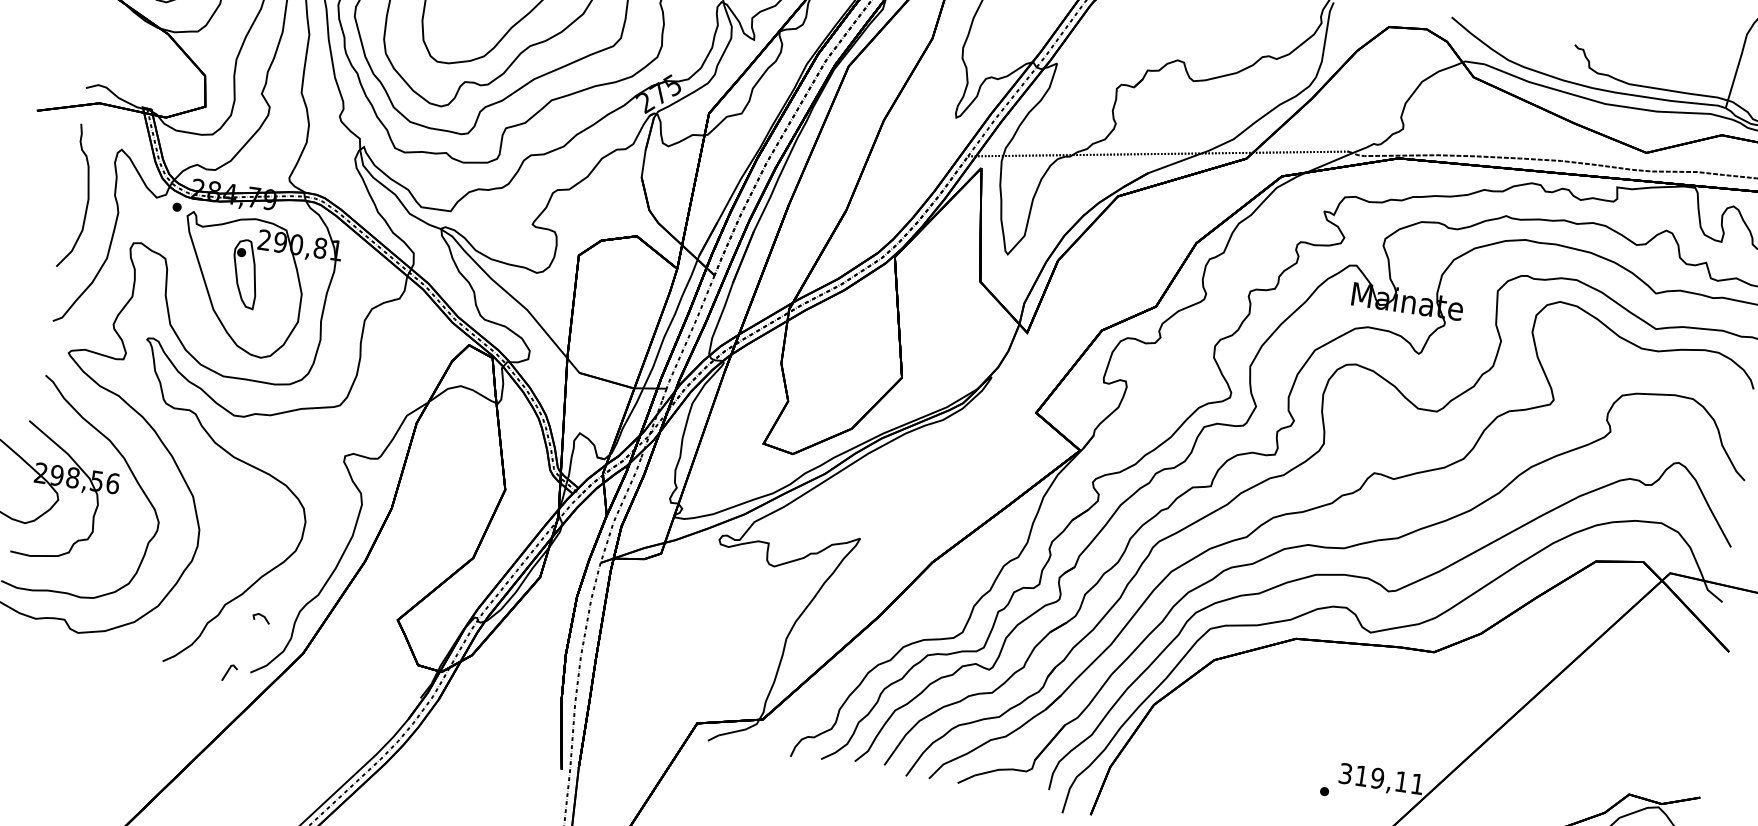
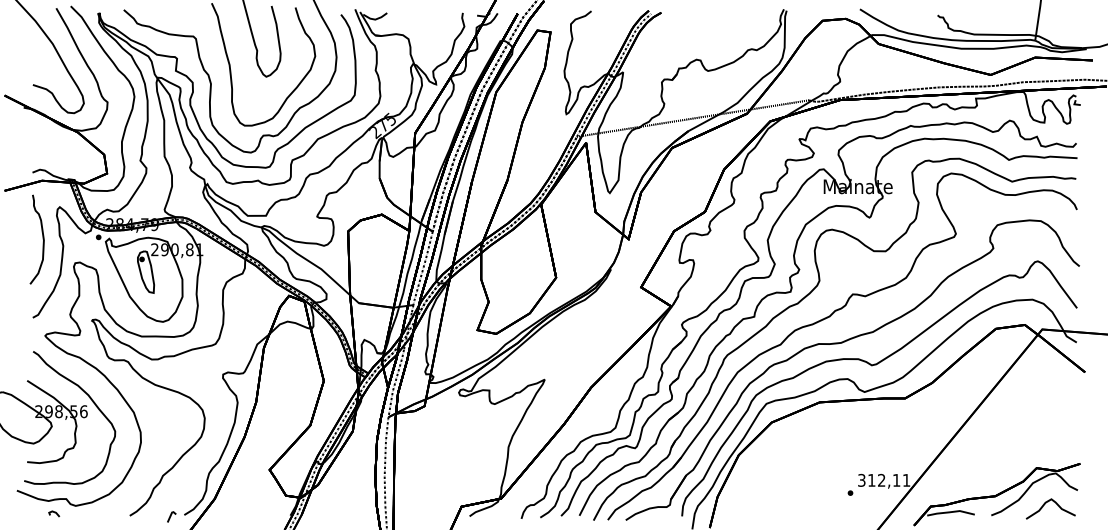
line: (261, 617) -> (54, 513), moved
text: (1377, 778) -> (881, 480), 319,11 -> 312,11

